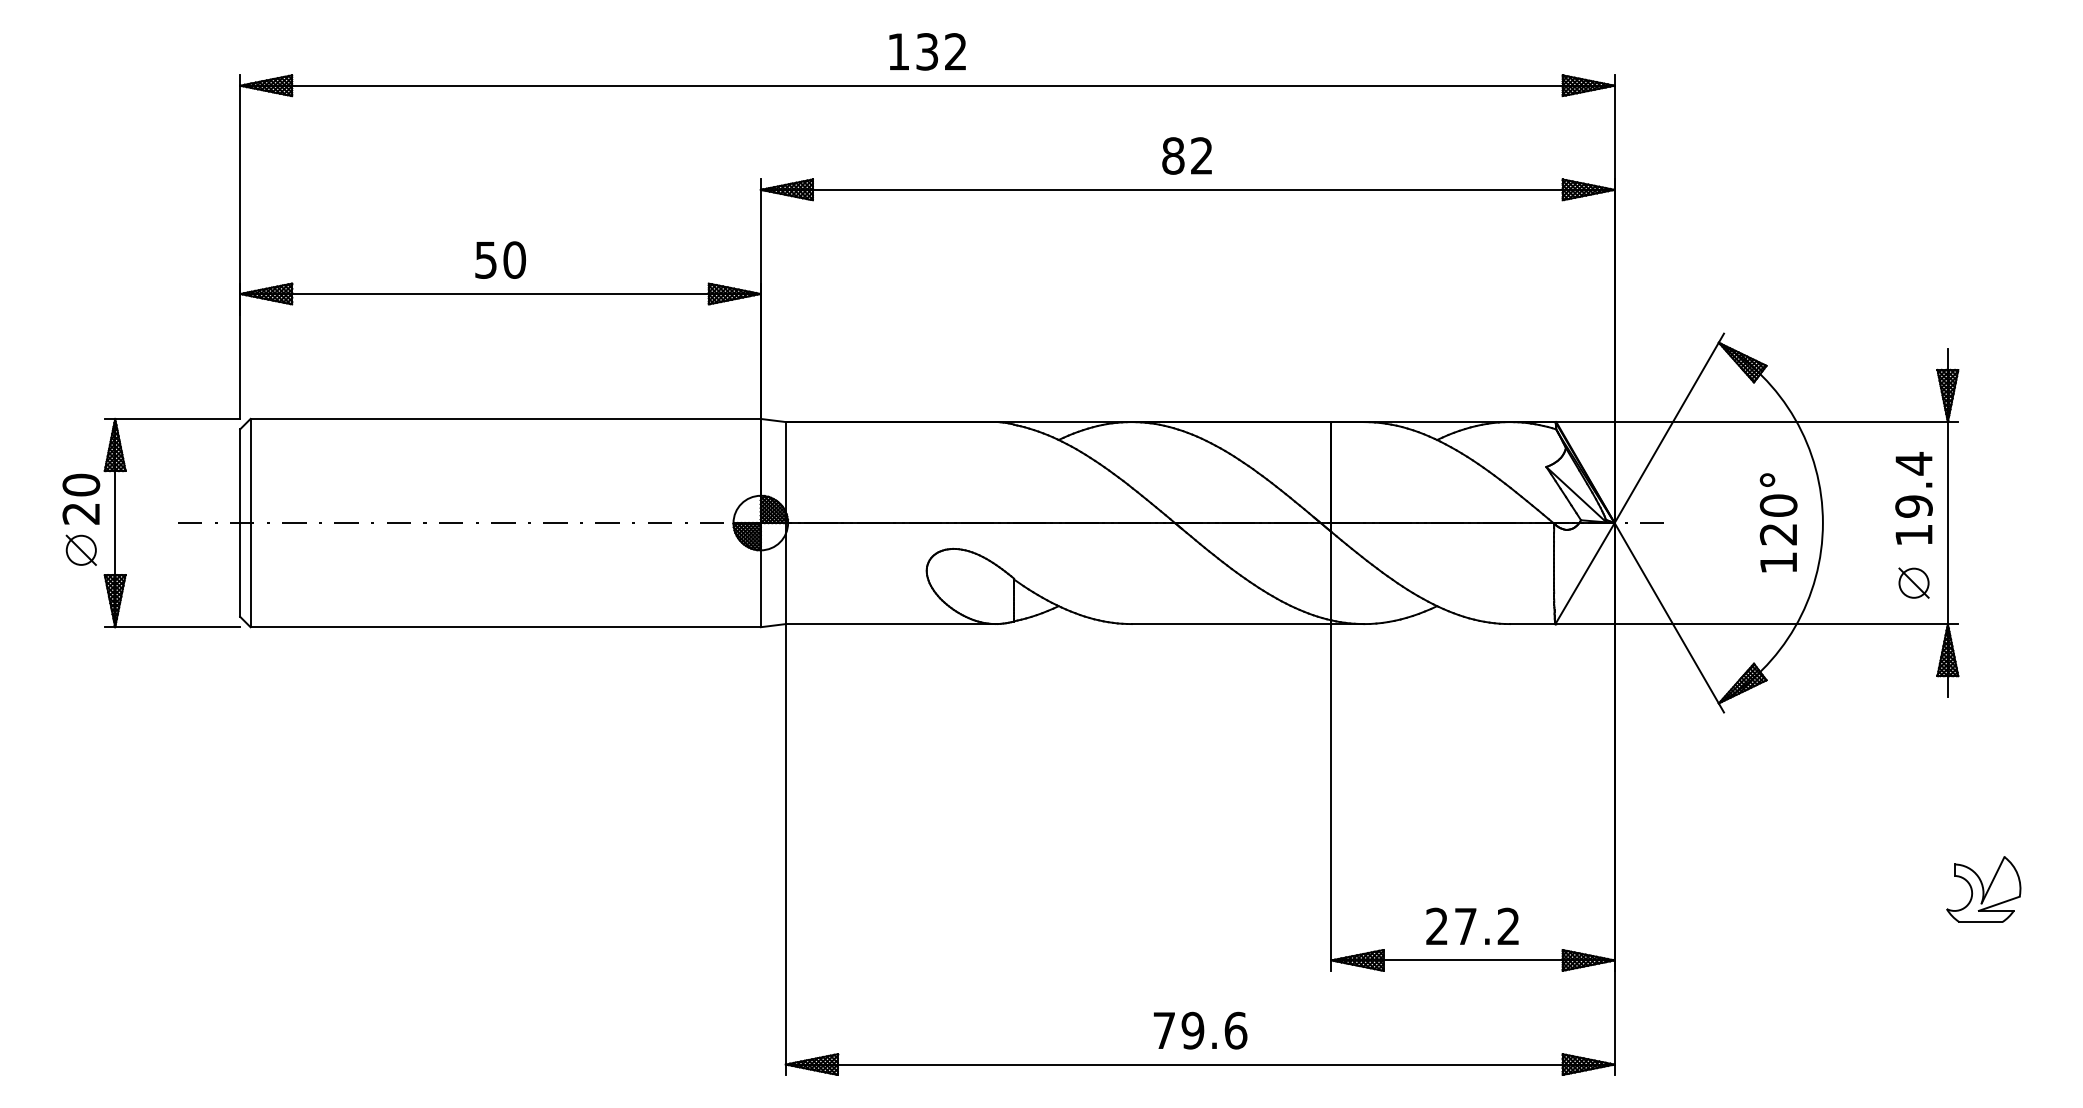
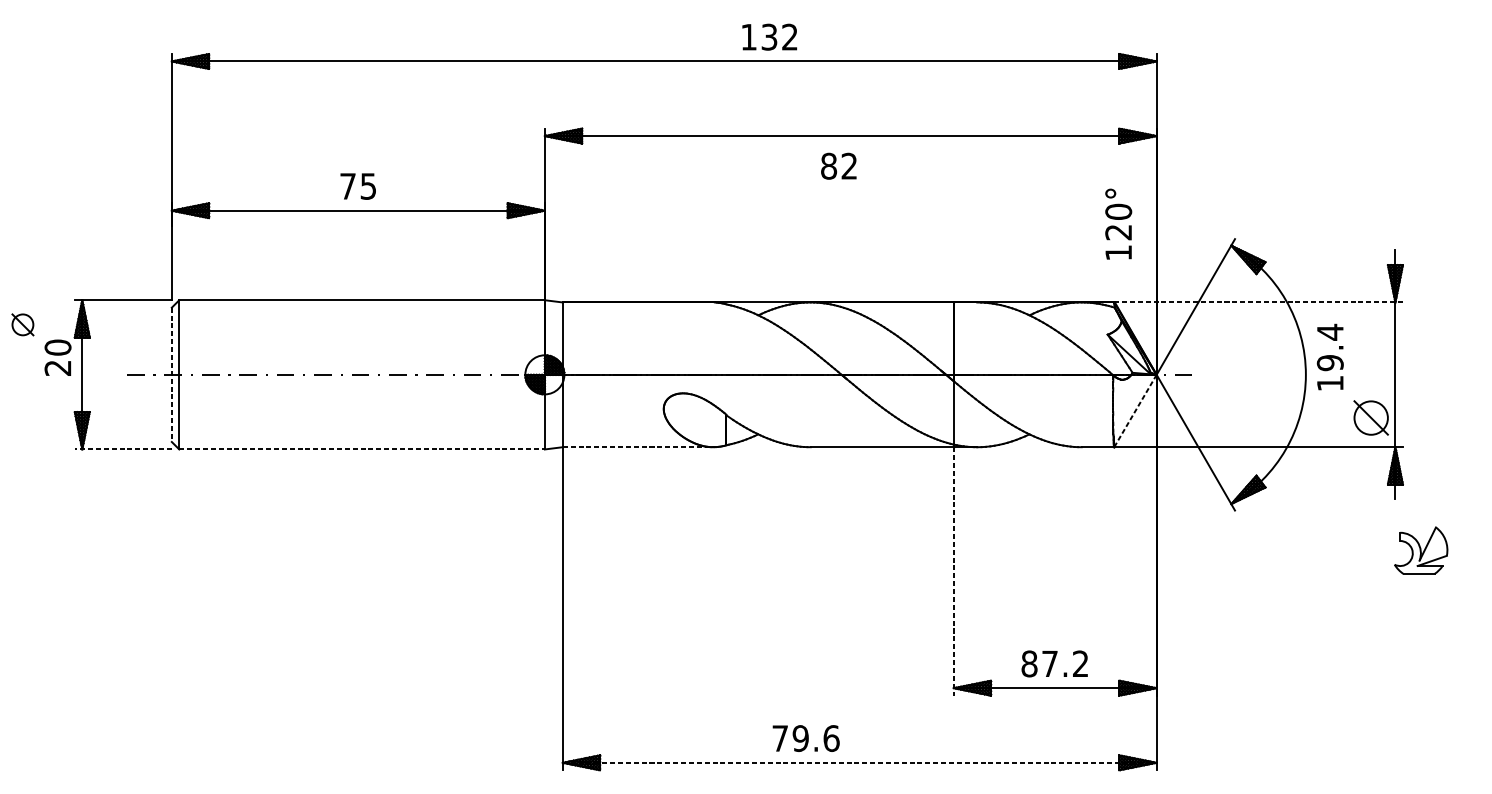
text: (927, 51) -> (769, 36), moved
text: (1186, 155) -> (838, 165), moved
text: (500, 259) -> (358, 185), 50 -> 75
line: (1757, 422) -> (1259, 302), solid -> dashed
text: (1913, 498) -> (1329, 357), moved
text: (1778, 522) -> (1118, 223), moved
line: (240, 523) -> (172, 375), solid -> dashed
part: (80, 549) -> (22, 324), moved
line: (1585, 573) -> (1135, 410), solid -> dashed
part: (1913, 582) -> (1370, 417), size x1.6
line: (890, 624) -> (637, 447), solid -> dashed
line: (172, 627) -> (123, 449), solid -> dashed
line: (506, 627) -> (362, 449), solid -> dashed
line: (1331, 797) -> (953, 571), solid -> dashed
part: (1983, 889) -> (1420, 550), moved
text: (1437, 926) -> (1029, 663), 27.2 -> 87.2
text: (1200, 1030) -> (806, 738), moved
line: (1200, 1064) -> (859, 762), solid -> dashed

